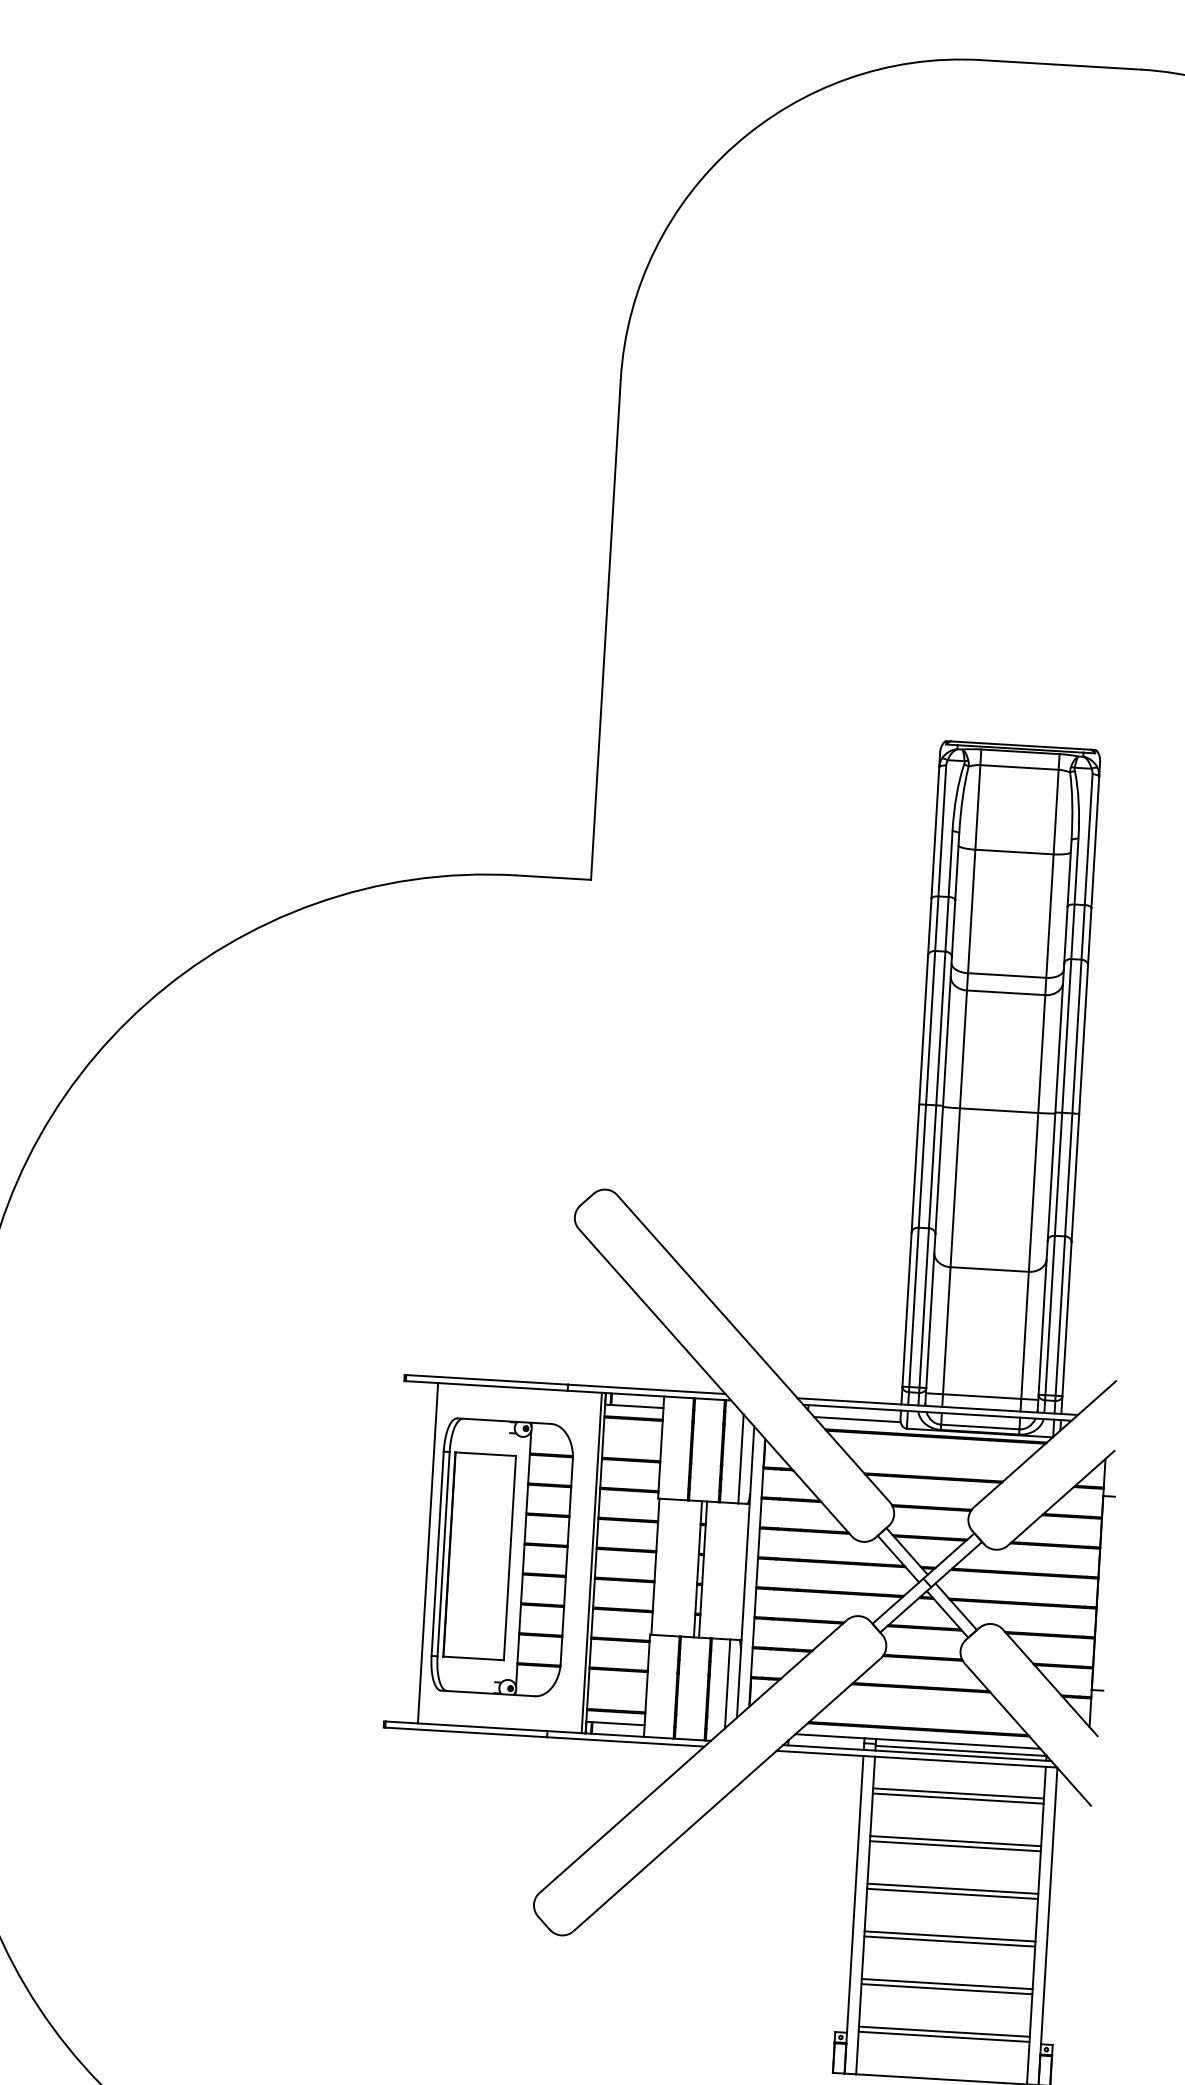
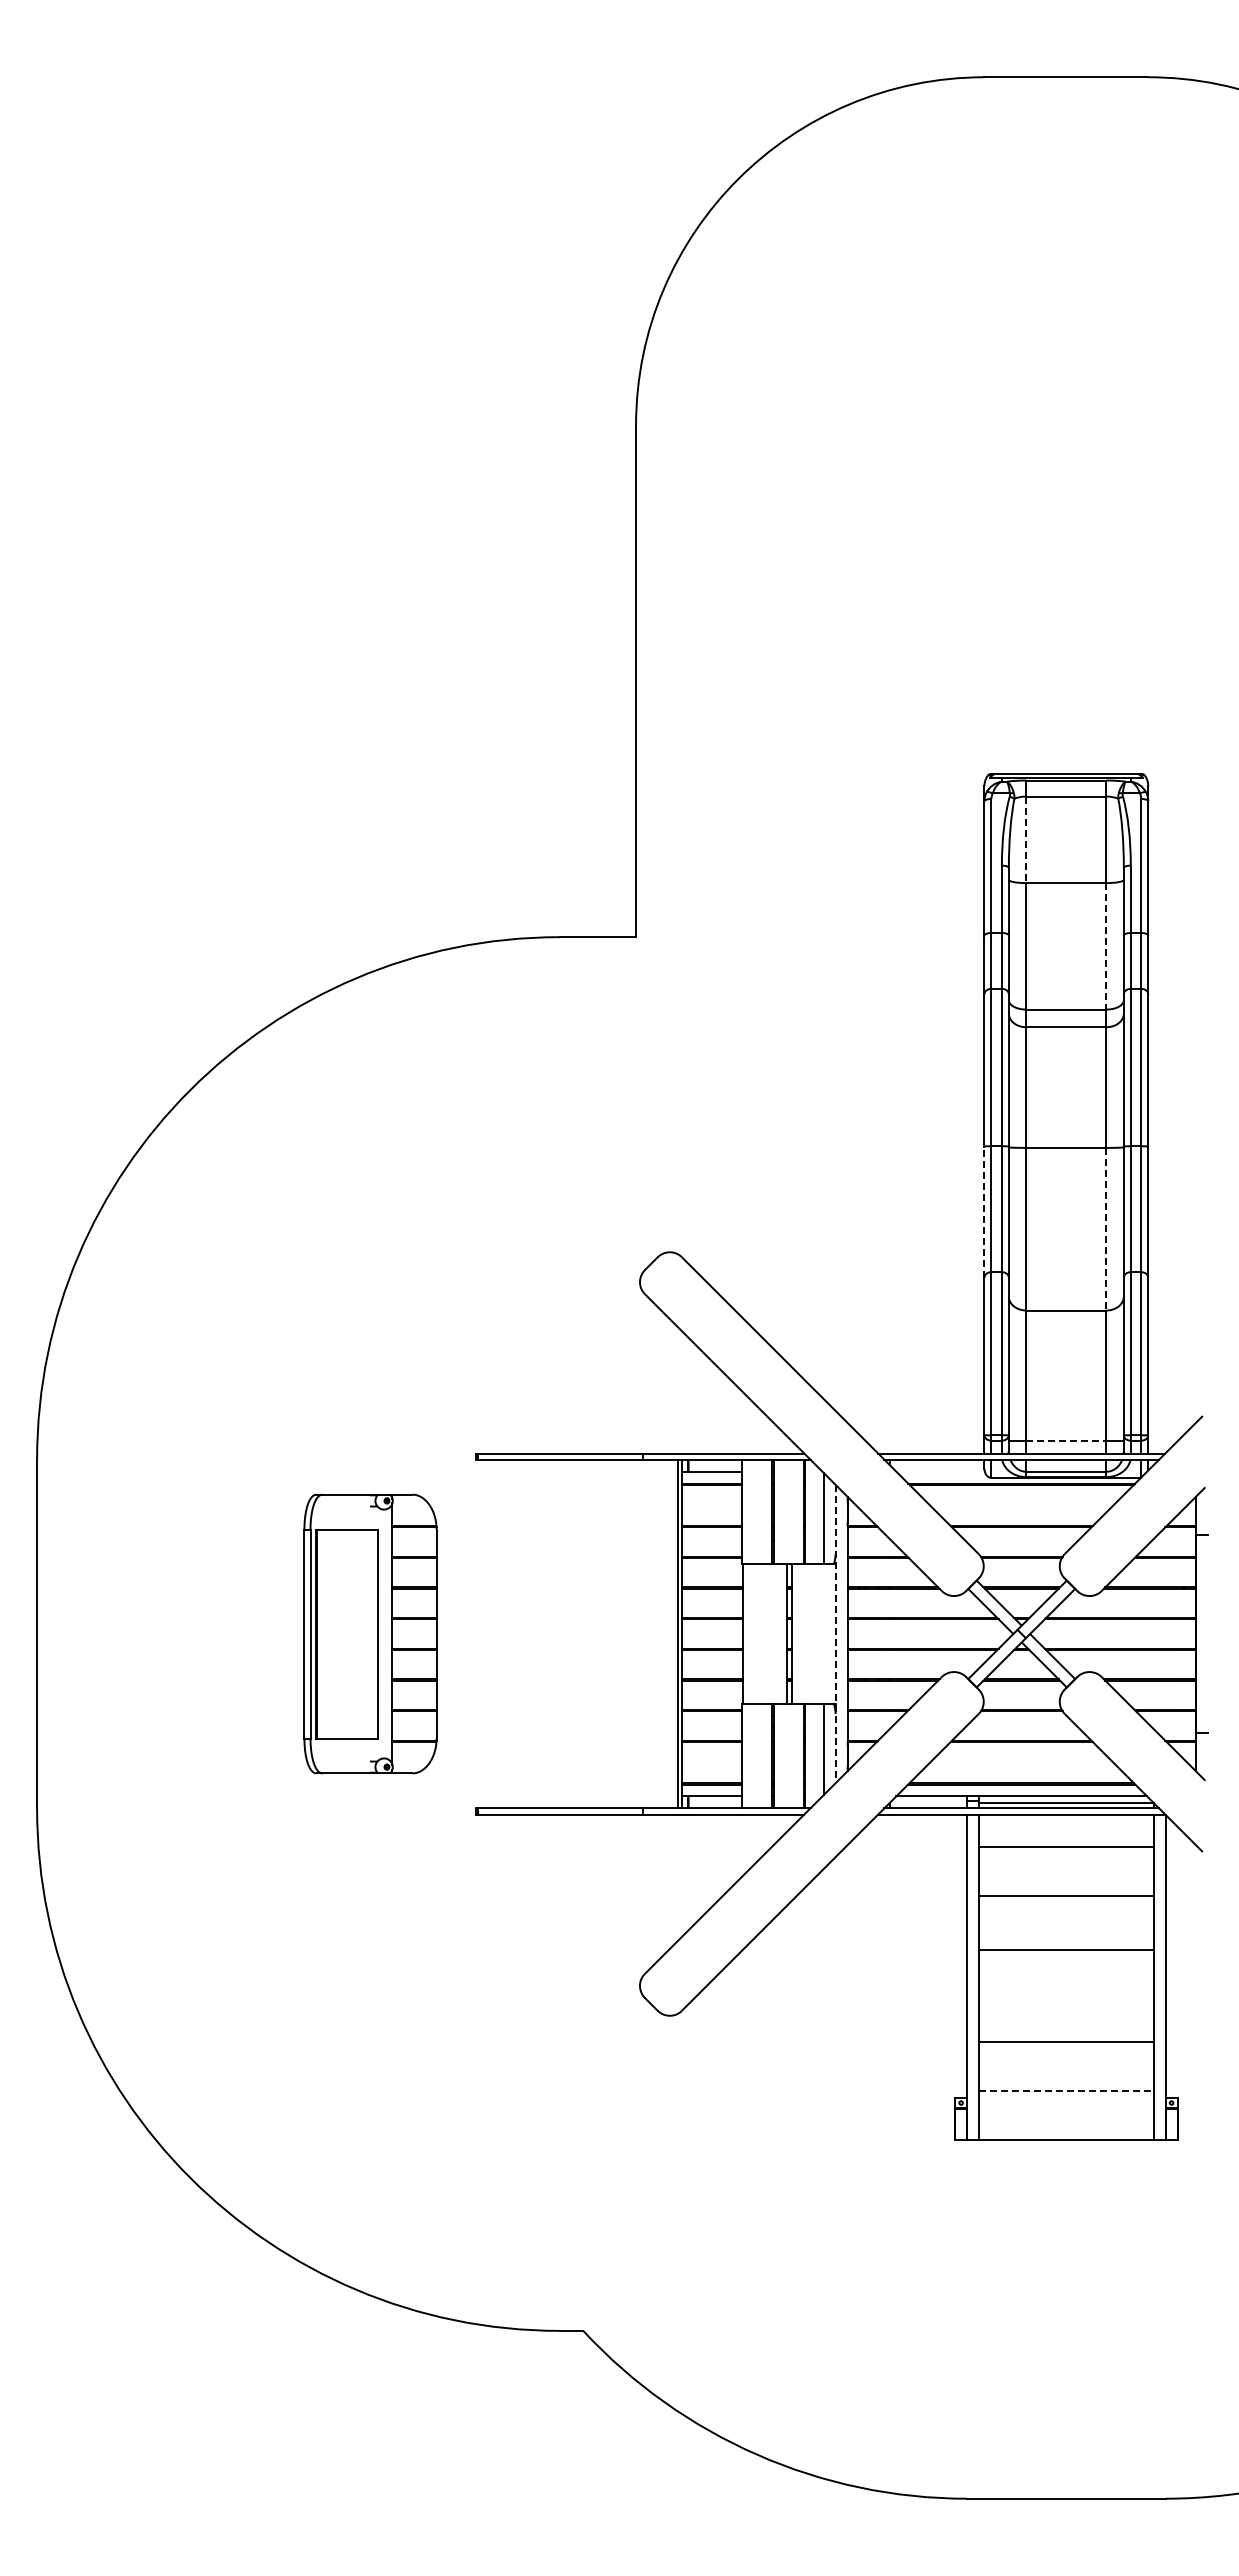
line: (978, 808) -> (1026, 840), solid -> dashed
line: (1050, 916) -> (1106, 946), solid -> dashed
line: (915, 1169) -> (984, 1212), solid -> dashed
line: (1033, 1192) -> (1106, 1229), solid -> dashed
line: (982, 1396) -> (1066, 1440), solid -> dashed
line: (857, 1419) -> (940, 1471), removed
line: (428, 1552) -> (510, 1633), removed
part: (502, 1557) -> (370, 1633), moved
line: (745, 1572) -> (835, 1634), solid -> dashed
line: (957, 1798) -> (1065, 1852), removed
line: (954, 1845) -> (1065, 1900), removed
line: (952, 1888) -> (1065, 1944), removed
line: (949, 1936) -> (1065, 1993), removed
line: (948, 1941) -> (1065, 1998), removed
line: (946, 1989) -> (1065, 2047), removed
line: (944, 2031) -> (1066, 2090), solid -> dashed
line: (943, 2037) -> (1065, 2096), removed

